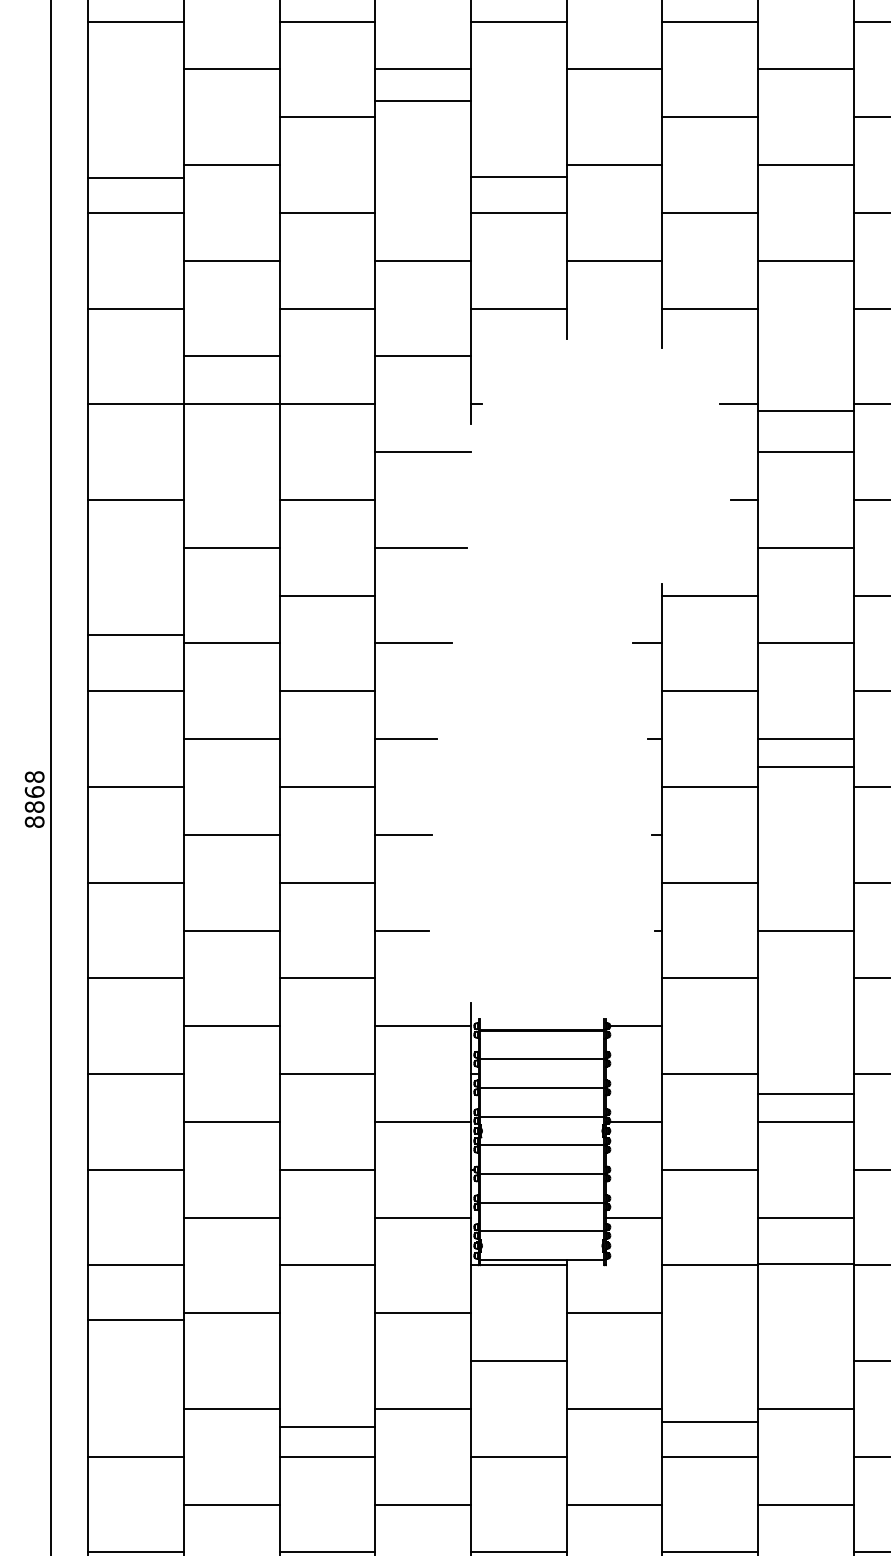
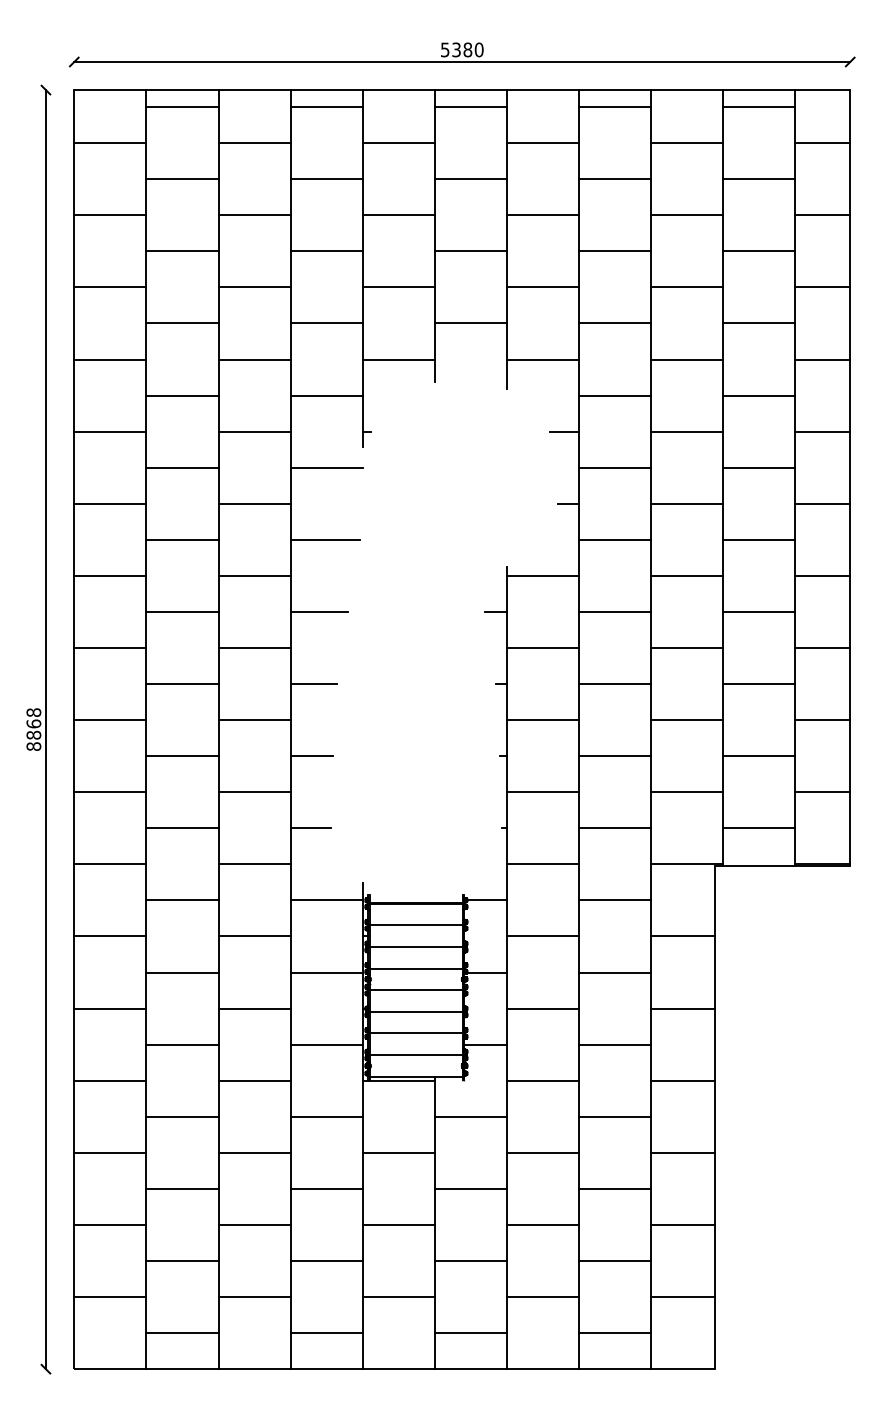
line: (422, 101) -> (326, 251), moved
line: (518, 177) -> (398, 215), moved
line: (136, 178) -> (110, 215), moved
line: (231, 404) -> (182, 467), moved
line: (806, 410) -> (615, 395), moved
line: (136, 634) -> (110, 575), moved
line: (806, 767) -> (615, 756), moved
line: (806, 1093) -> (615, 900), moved
line: (806, 1263) -> (615, 1116), moved
line: (136, 1319) -> (110, 1152), moved
line: (709, 1421) -> (542, 1152), moved
line: (327, 1427) -> (254, 1152), moved

